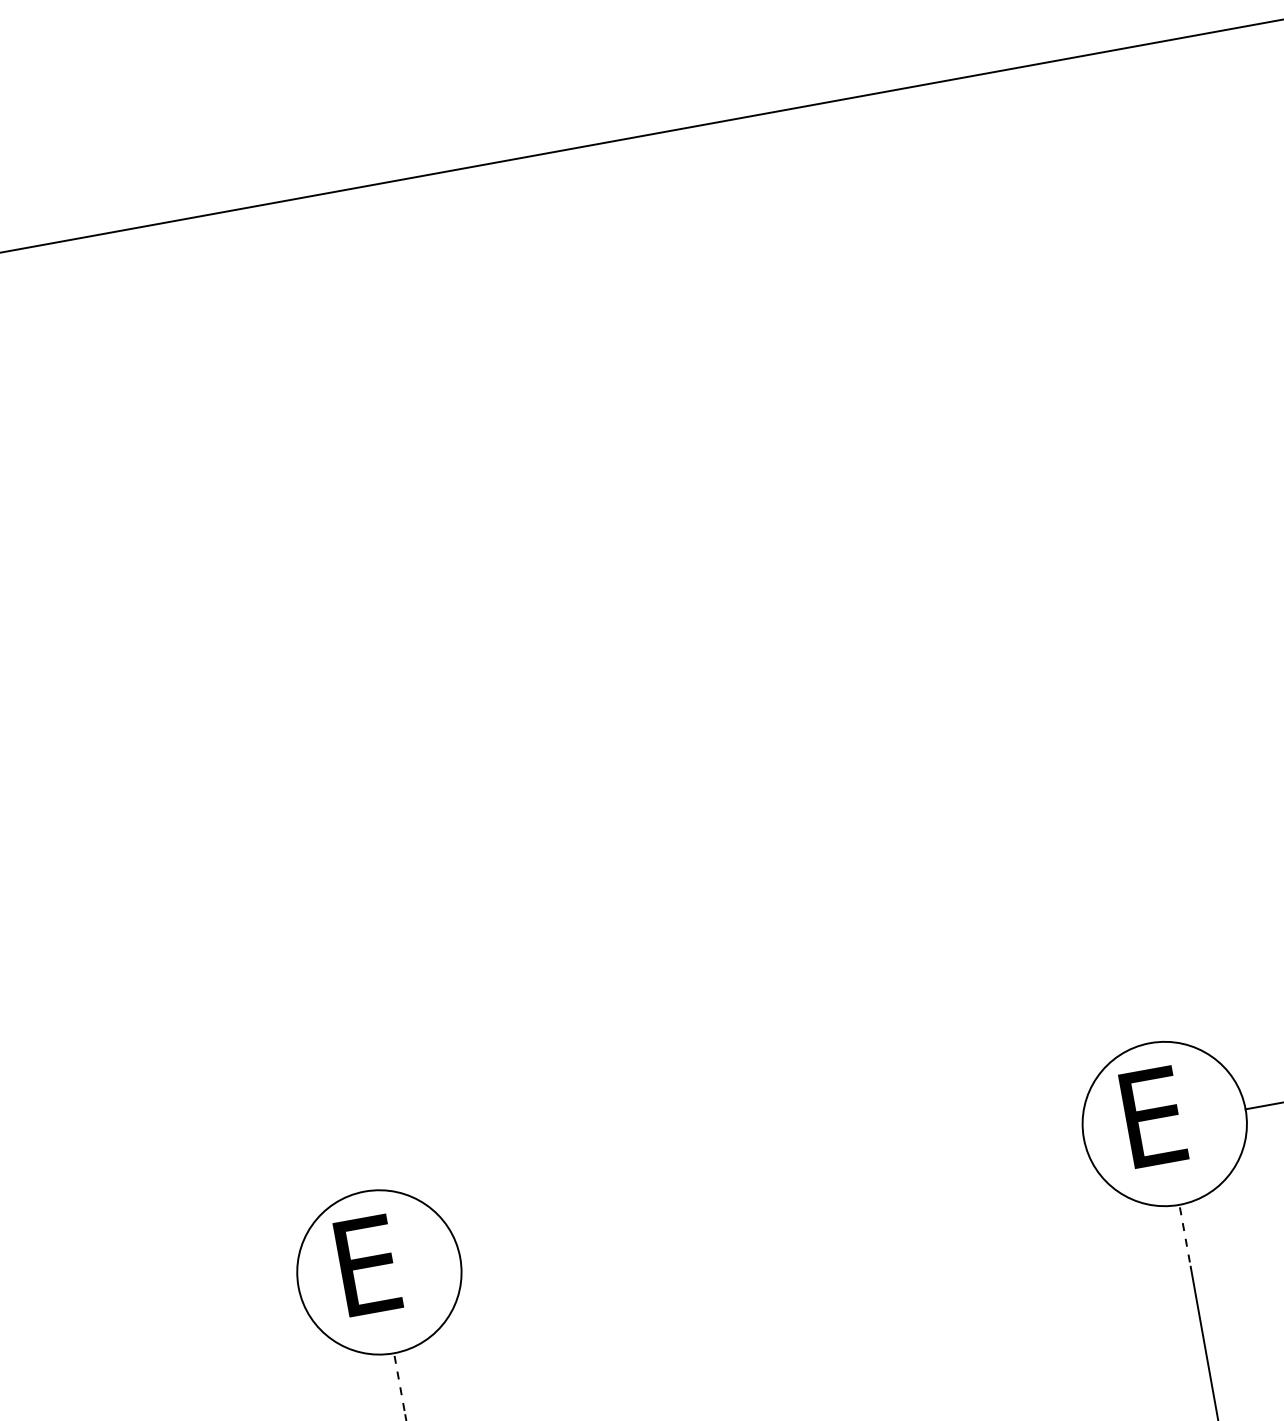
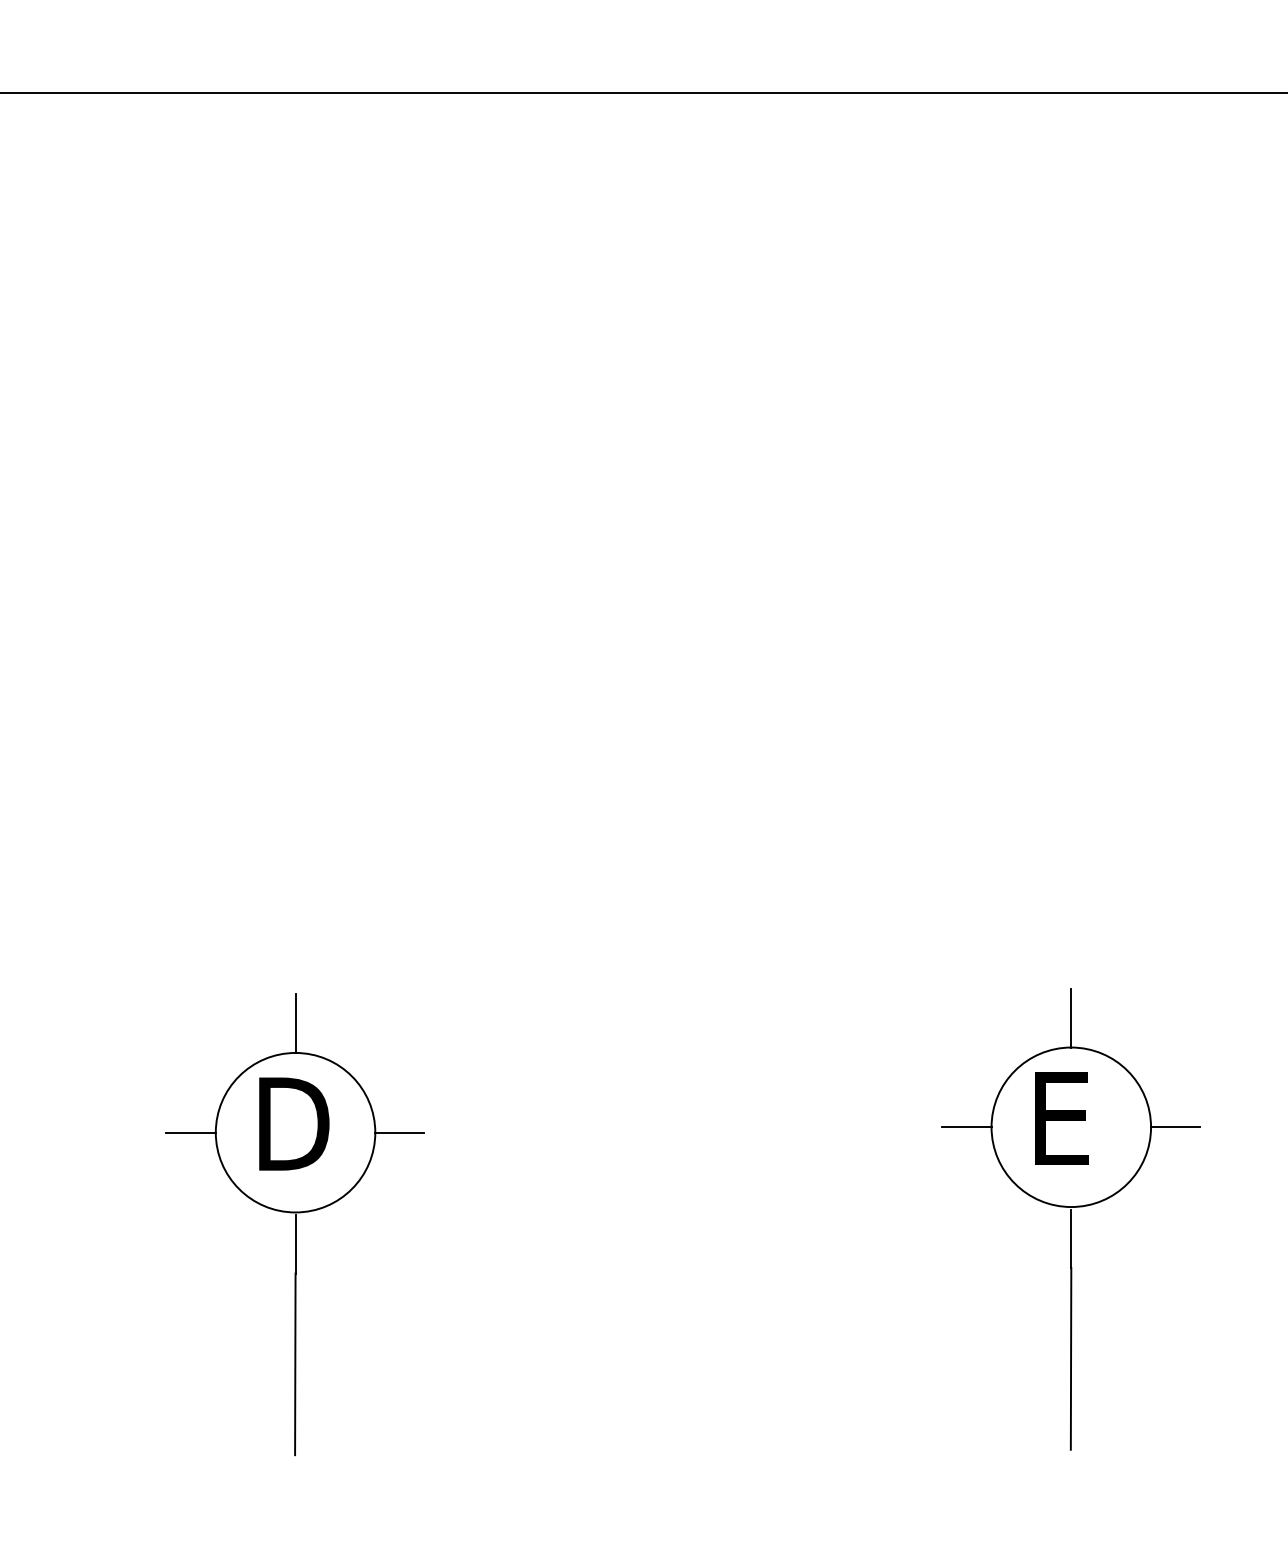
line: (1144, 1012) -> (1071, 1017), added
line: (1058, 1143) -> (966, 1127), added
line: (359, 1161) -> (295, 1023), added
line: (1185, 1237) -> (1071, 1239), dashed -> solid
line: (484, 1253) -> (399, 1132), added
text: (376, 1263) -> (294, 1123), E -> D
line: (272, 1291) -> (190, 1132), added
line: (399, 1385) -> (295, 1244), dashed -> solid

